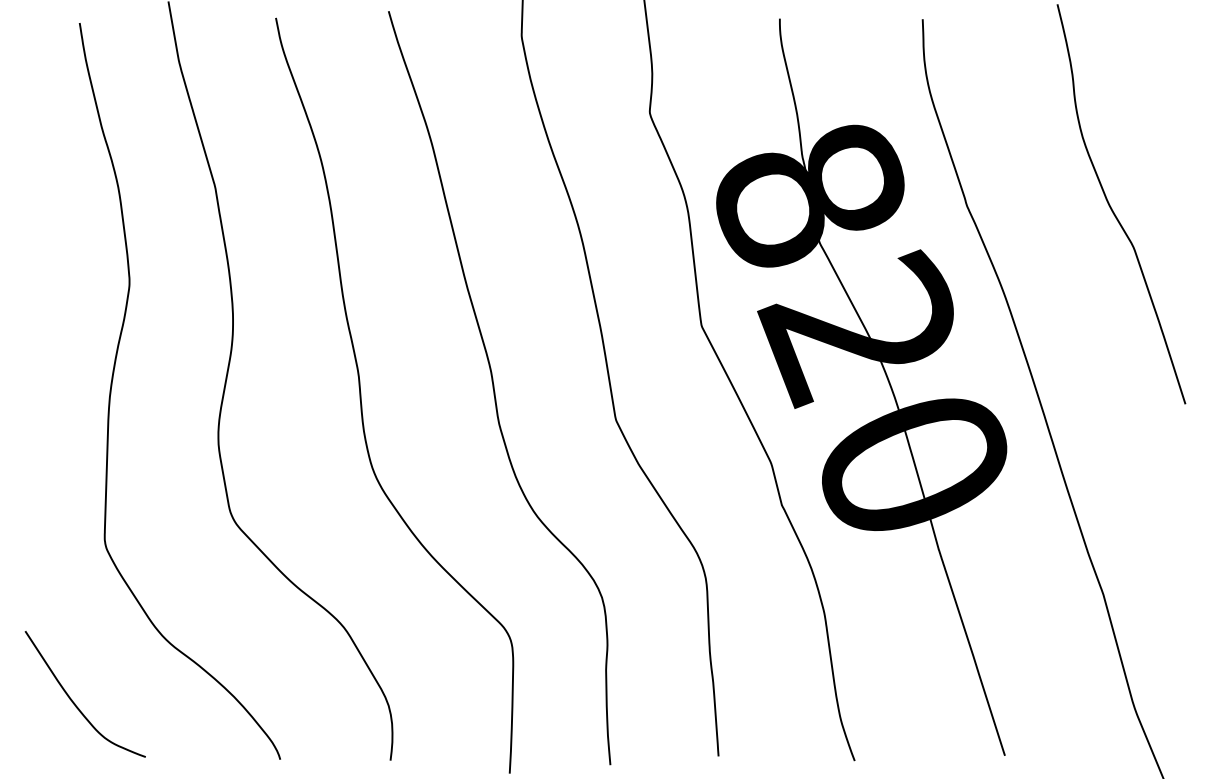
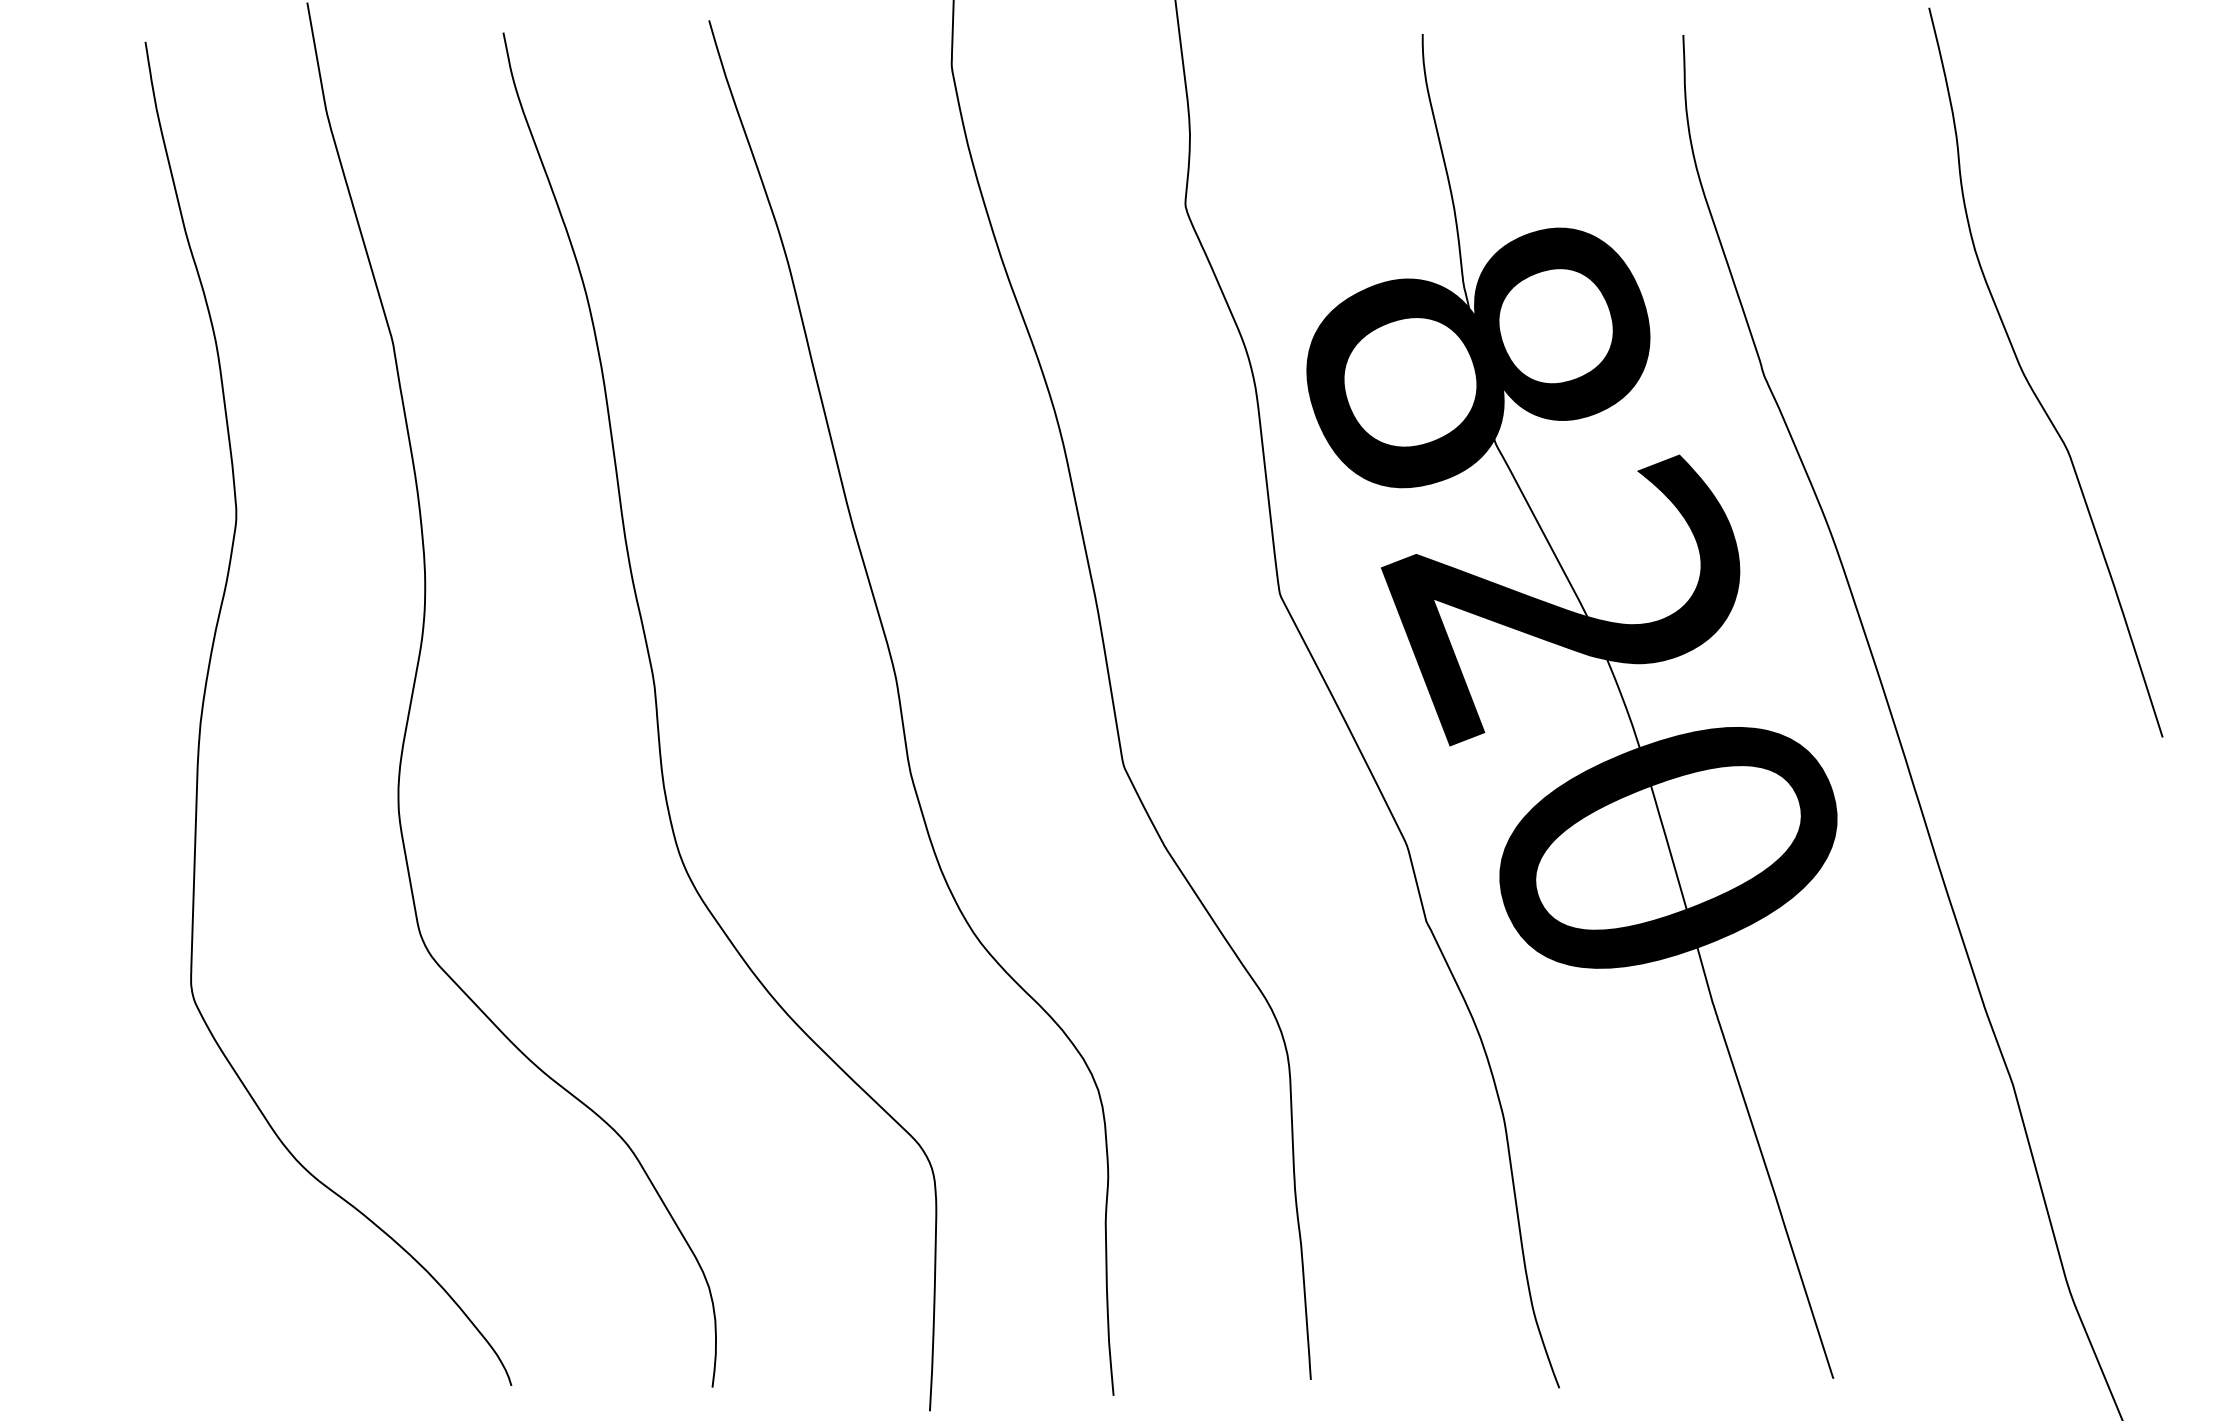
curve: (75, 703) -> (137, 1283), removed

